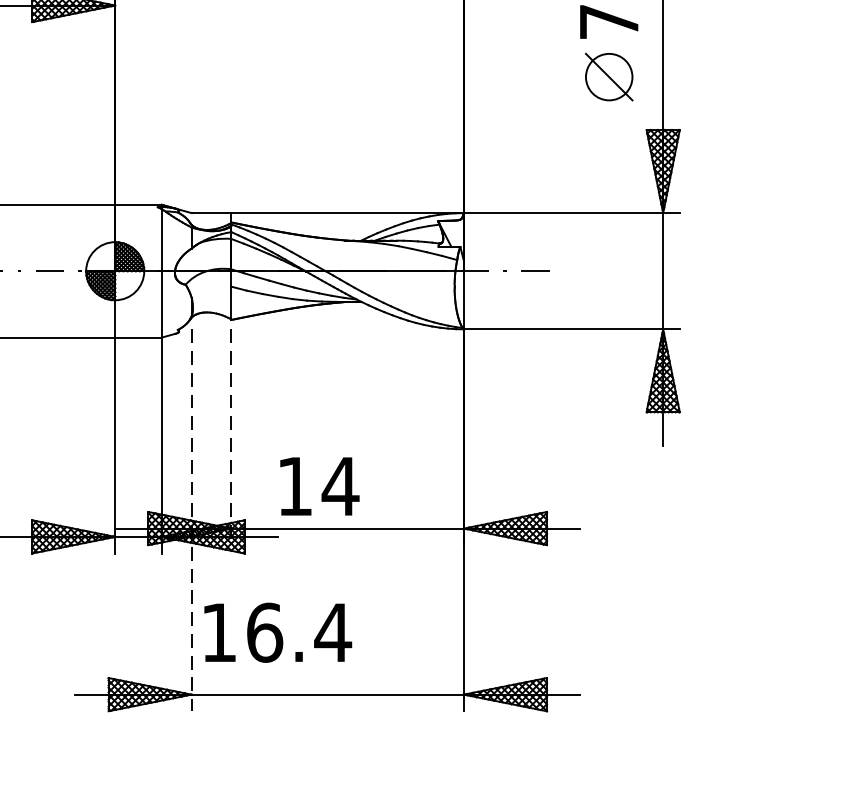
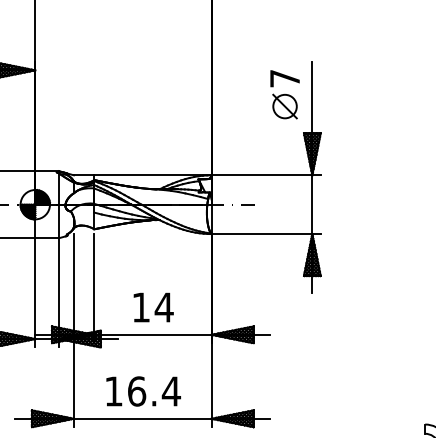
line: (232, 436) -> (94, 288), dashed -> solid
text: (319, 486) -> (153, 307), moved
line: (190, 520) -> (73, 330), dashed -> solid
text: (277, 632) -> (143, 391), moved

